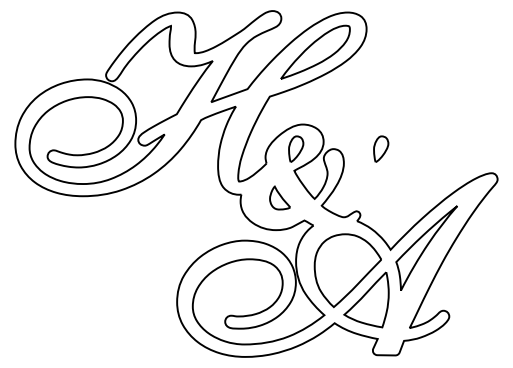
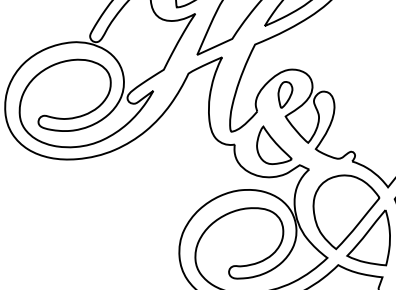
part: (381, 148) -> (370, 87), removed
part: (279, 197) -> (273, 144), size x1.67

